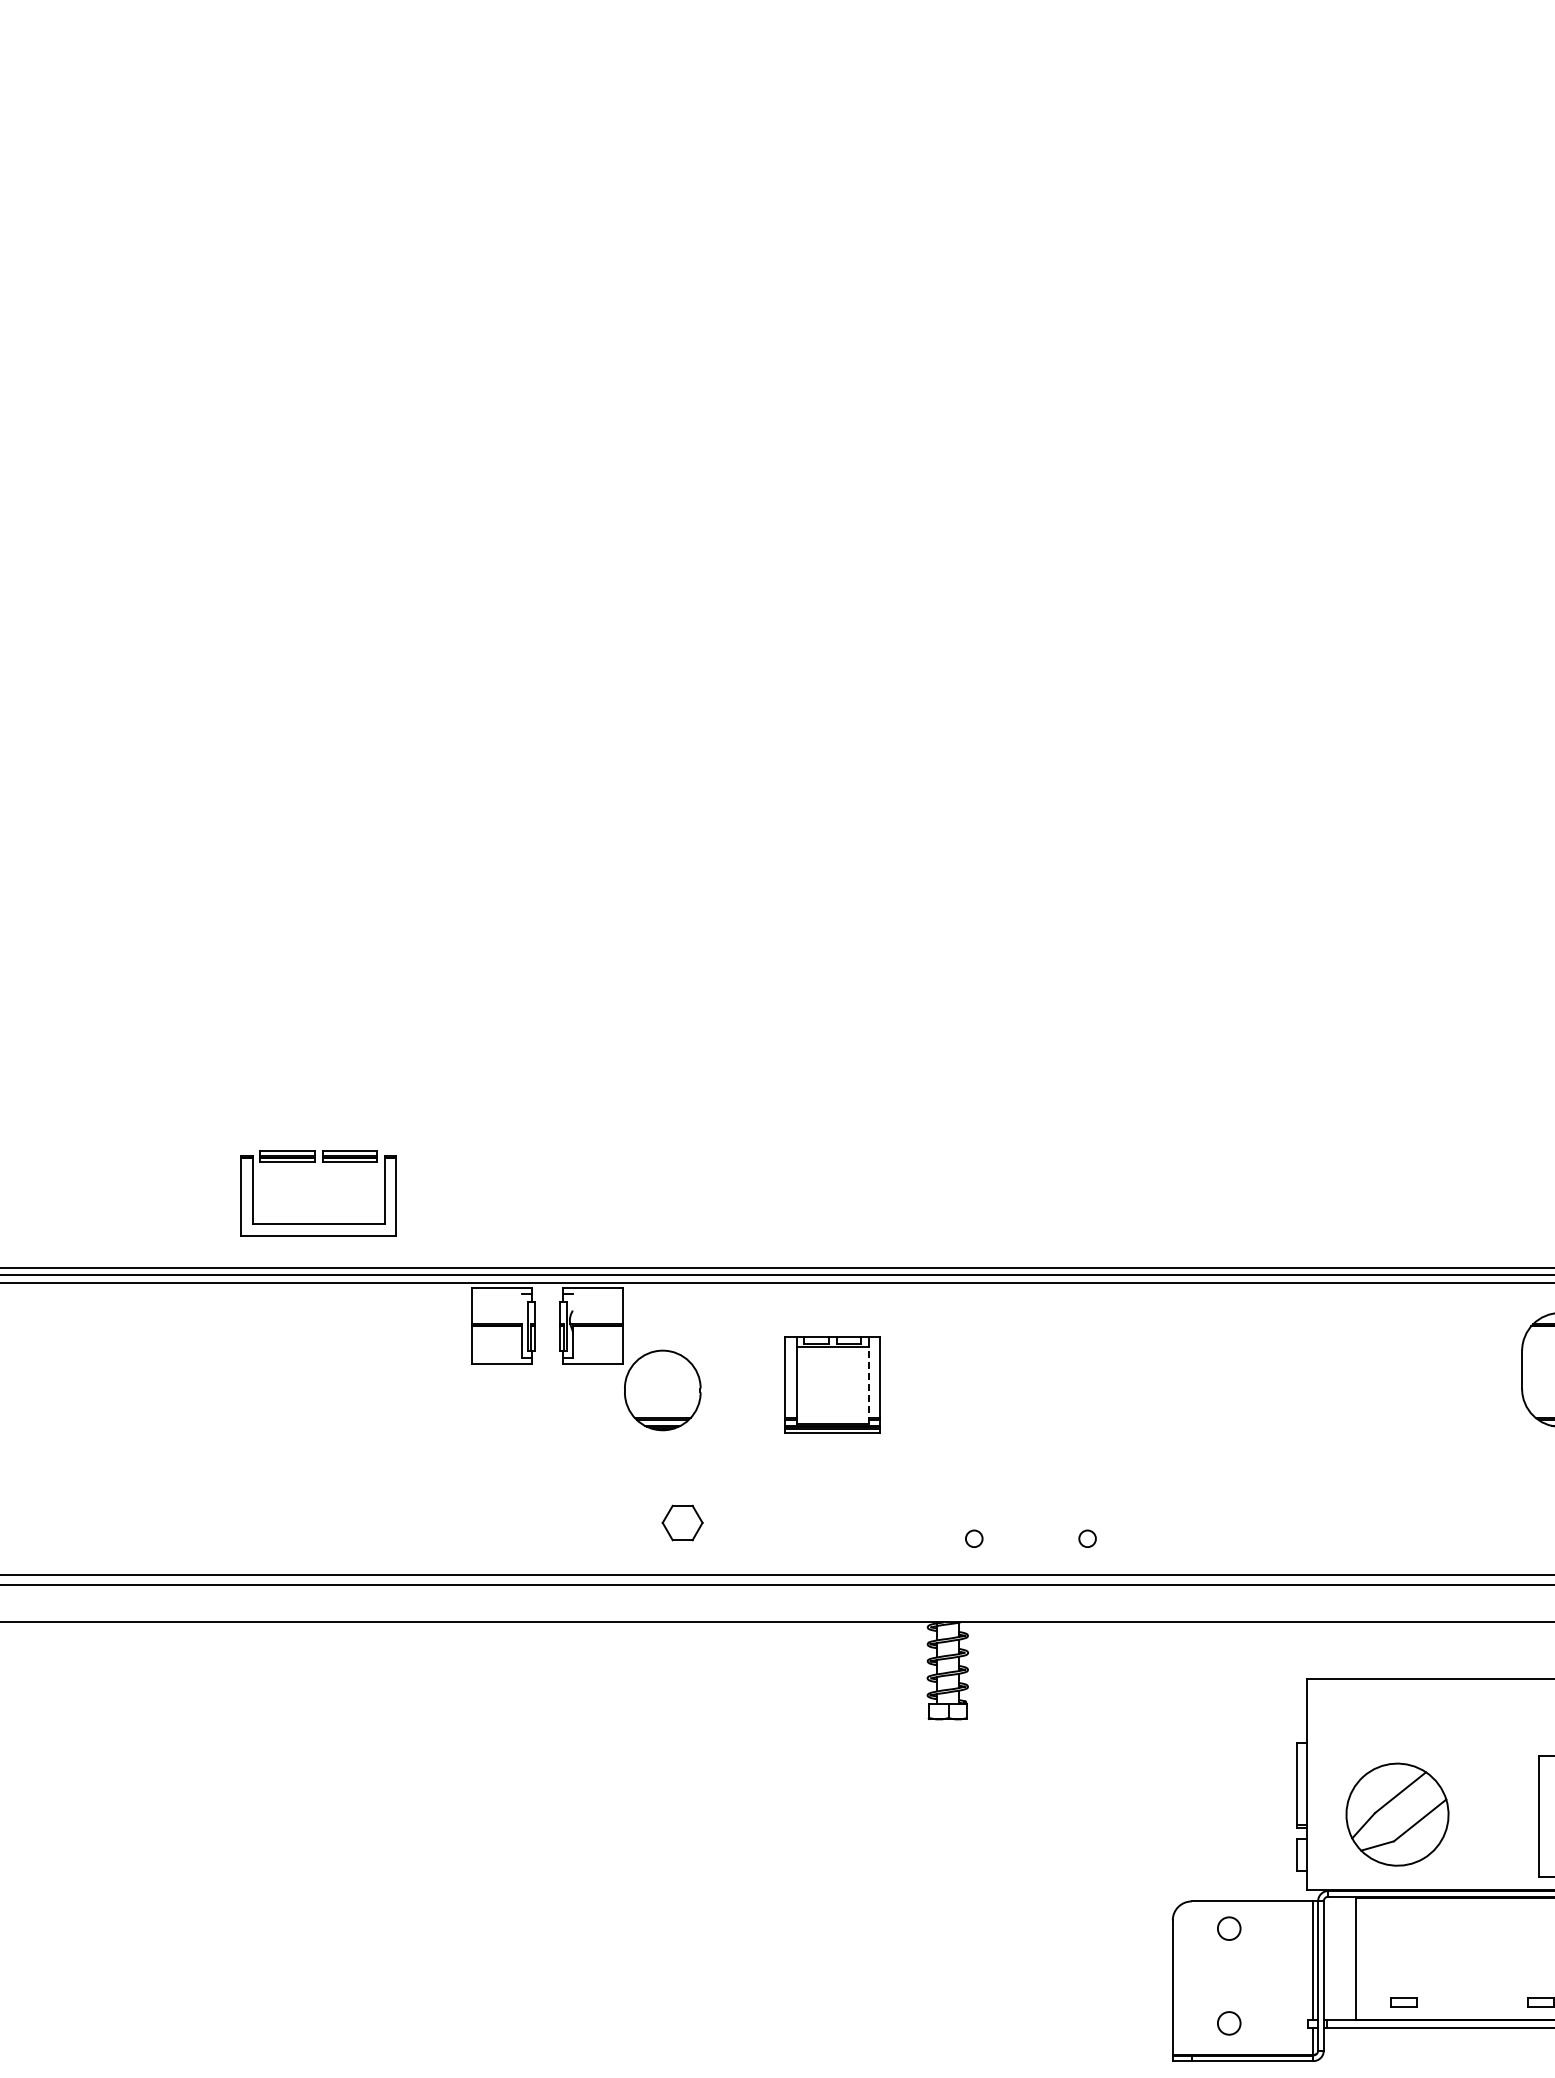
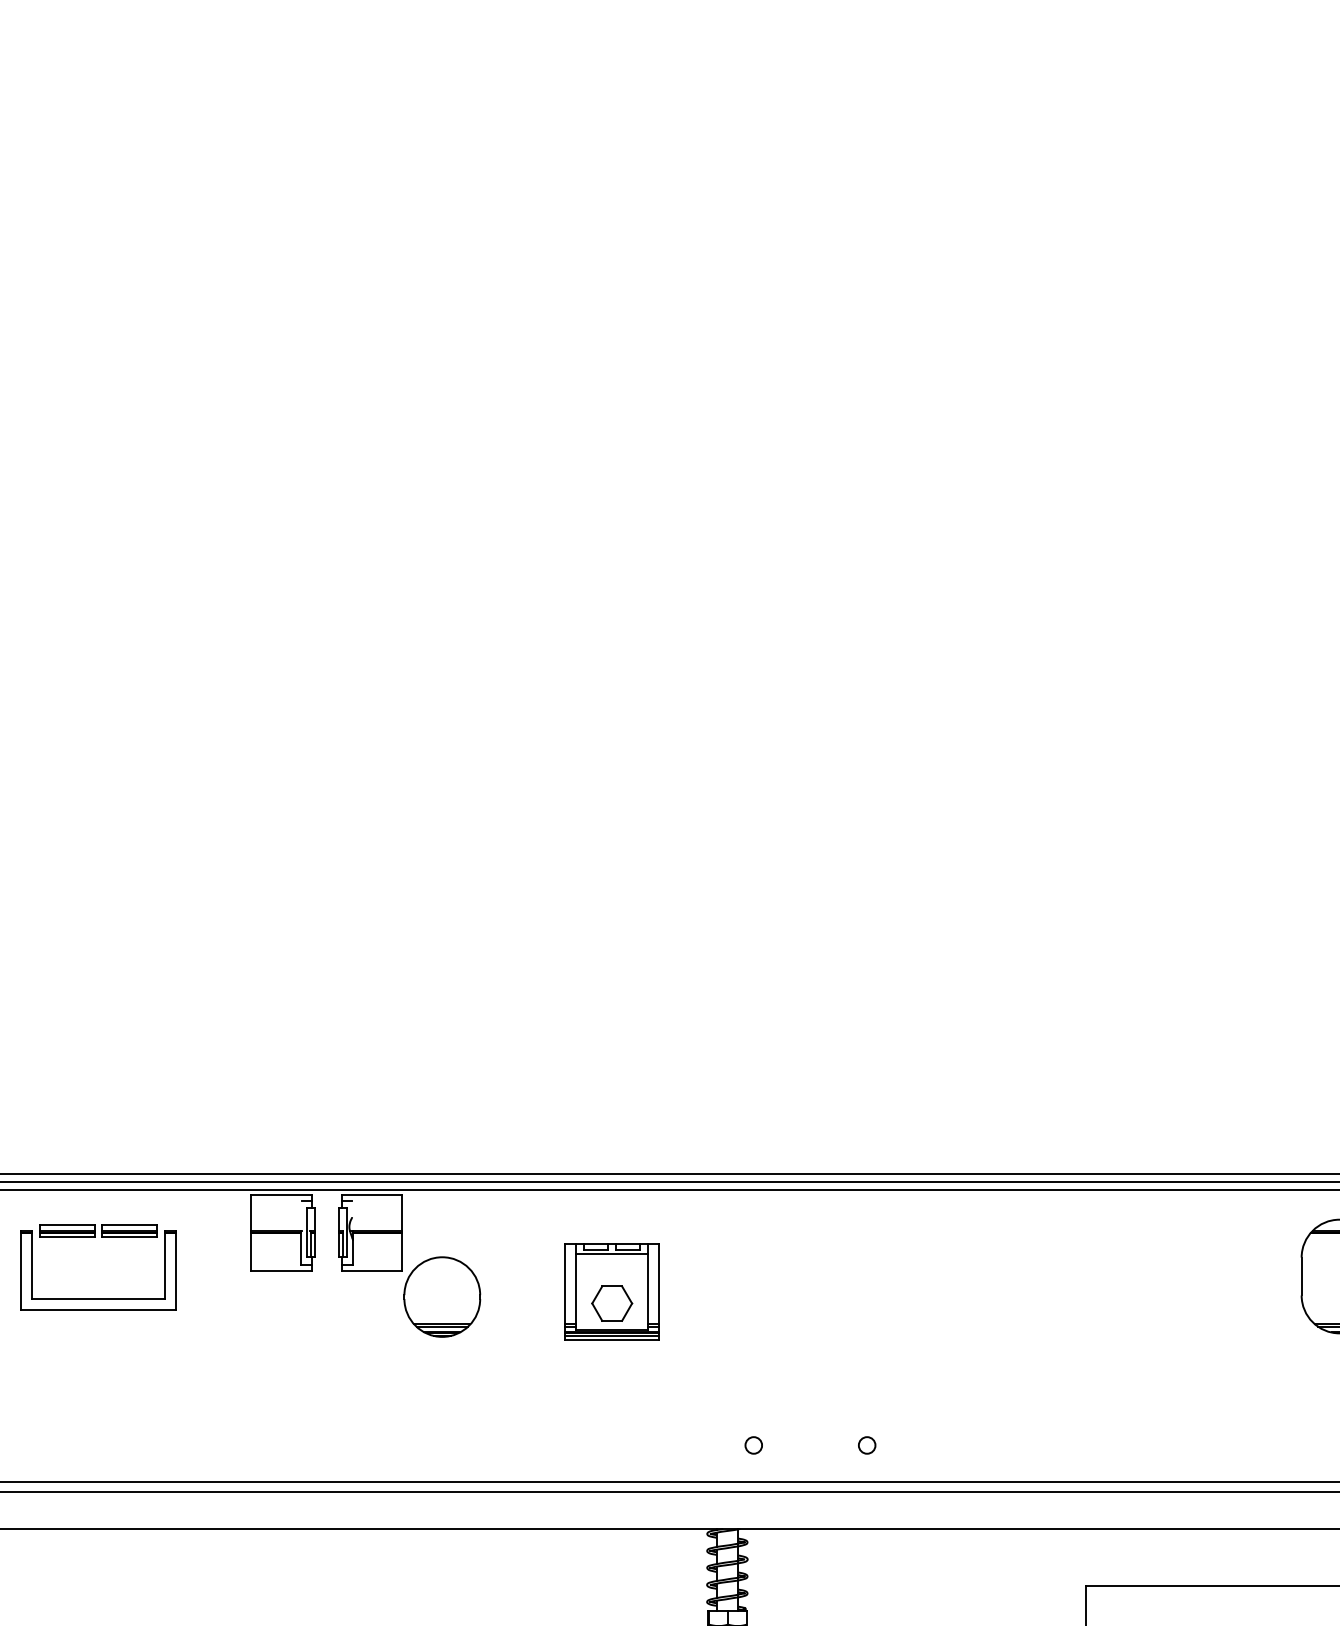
part: (318, 1223) -> (98, 1298), moved
line: (868, 1385) -> (648, 1292), dashed -> solid
part: (682, 1522) -> (612, 1303), moved

